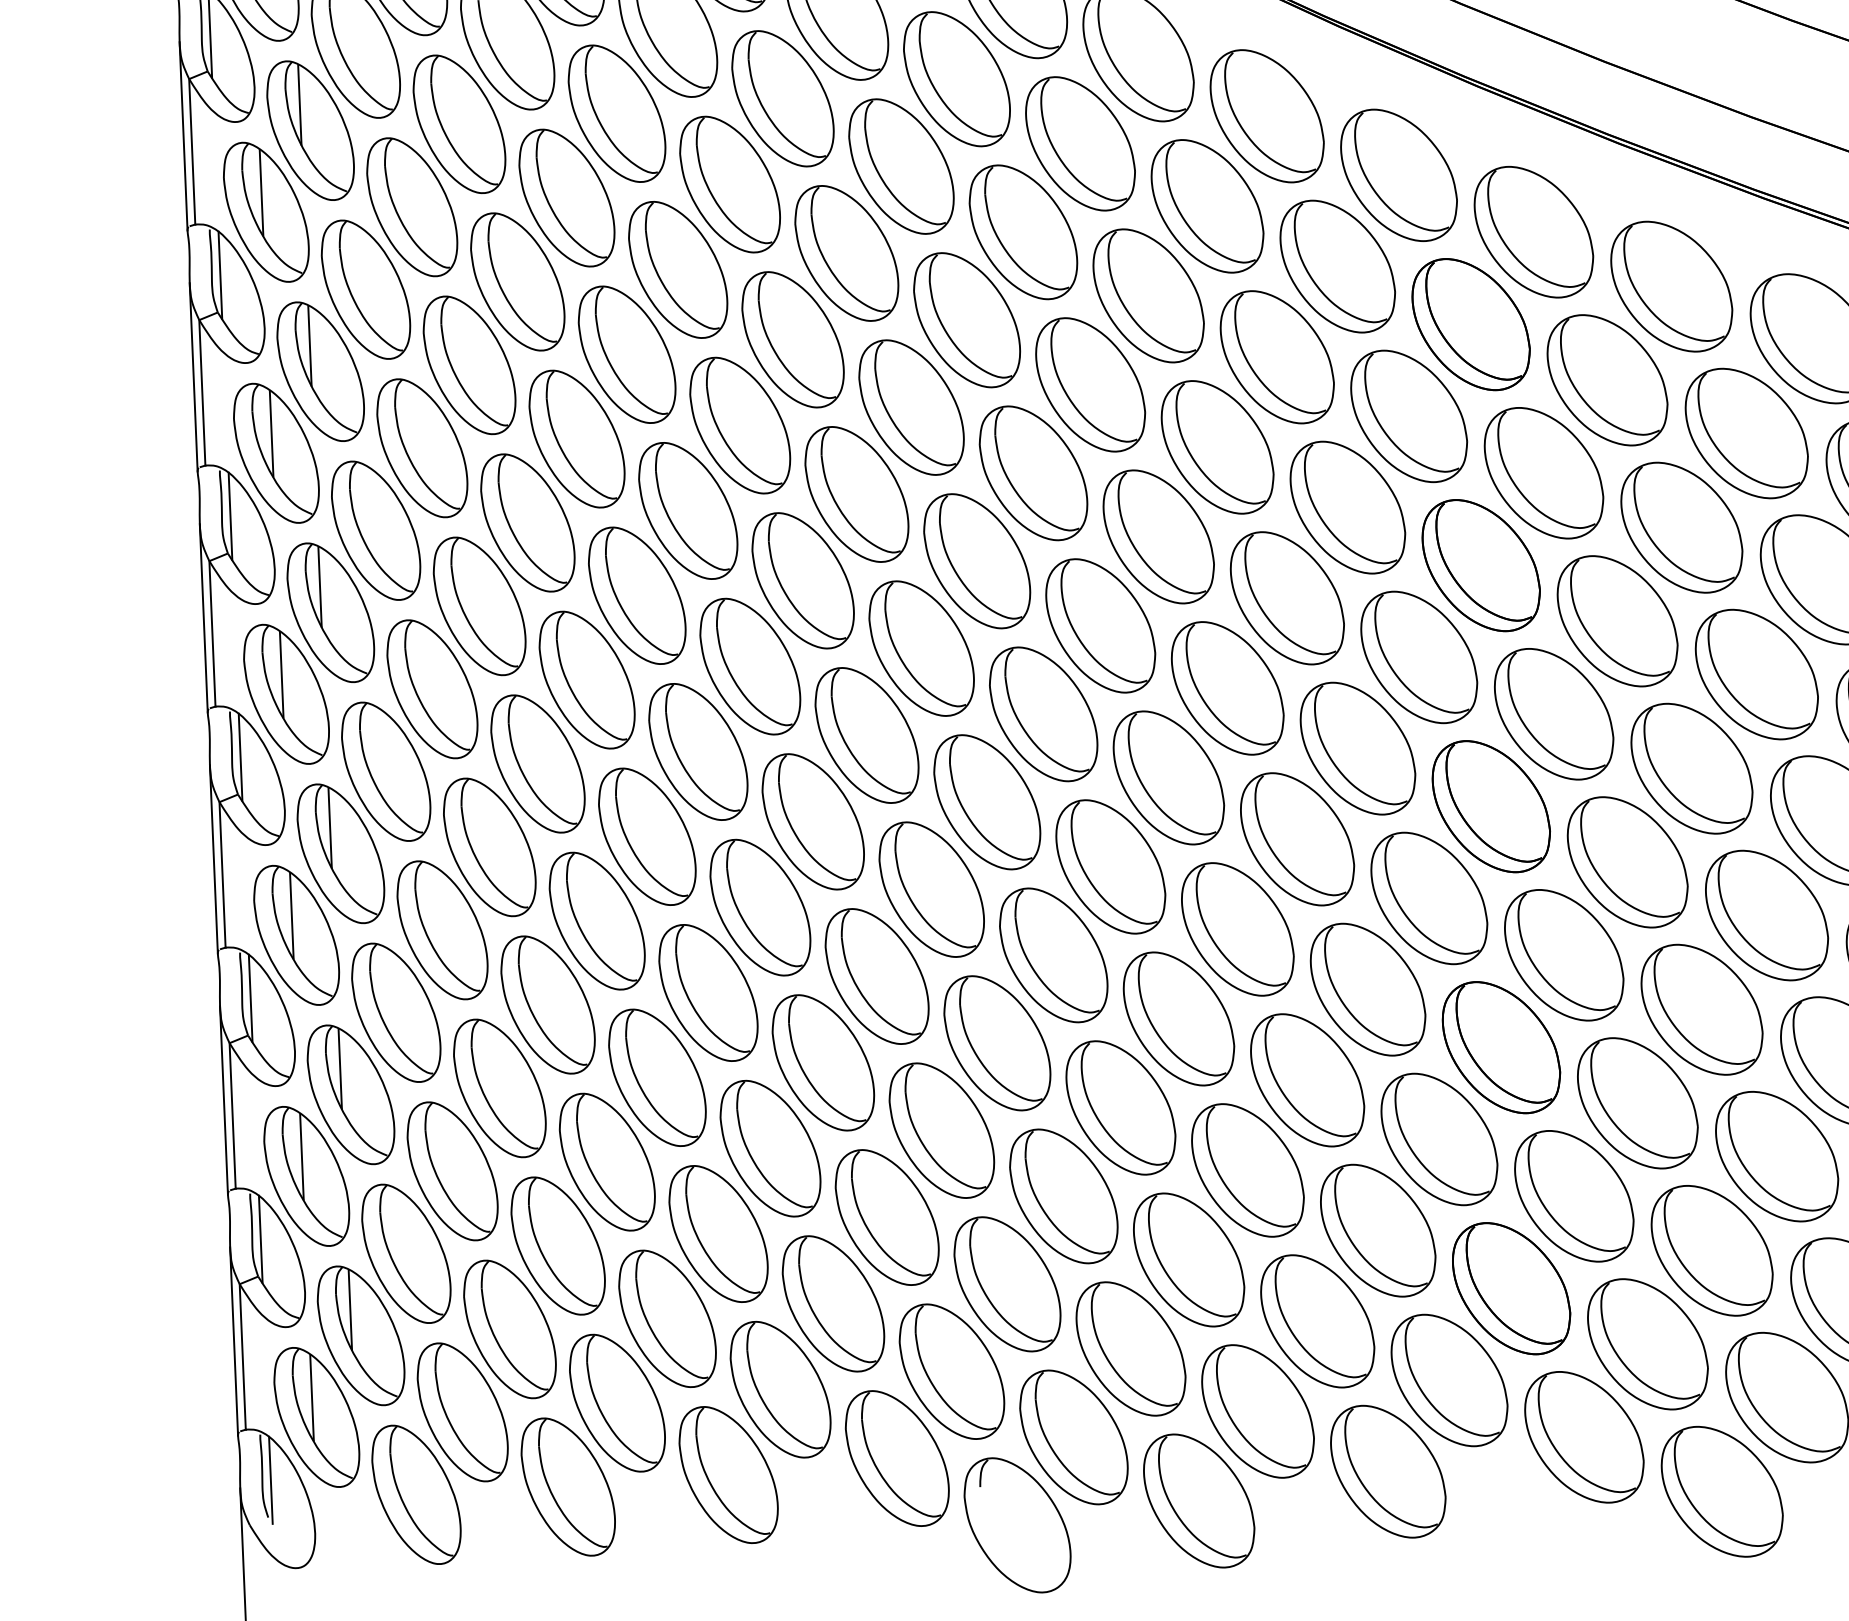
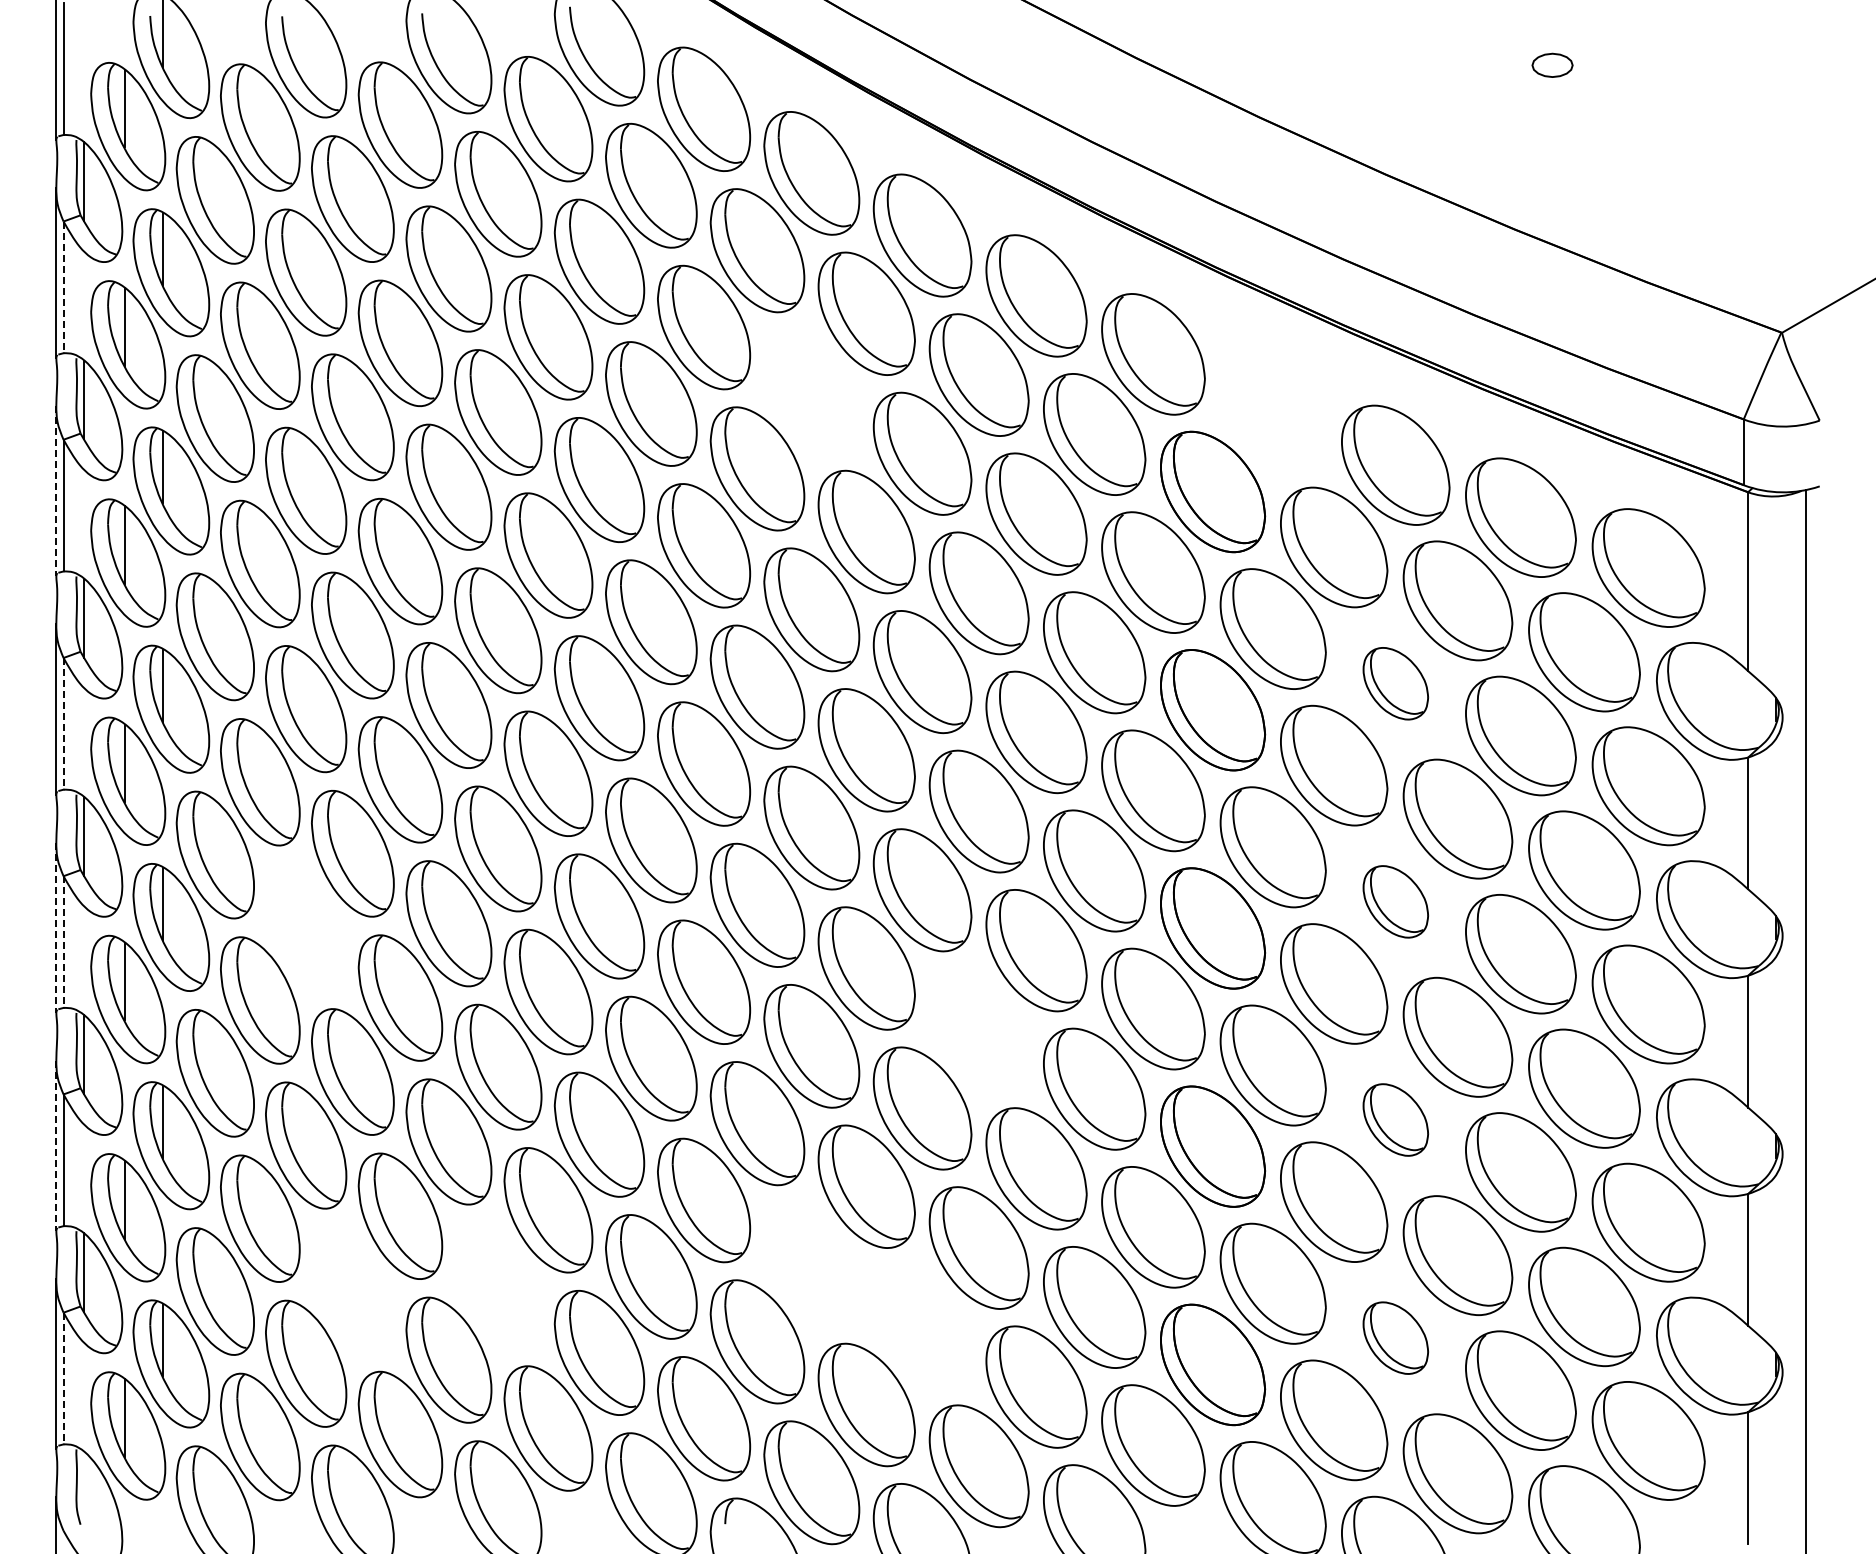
line: (192, 151) -> (63, 287), solid -> dashed
part: (1533, 231) -> (1272, 410), removed
part: (1023, 232) -> (811, 391), removed
line: (193, 377) -> (56, 491), solid -> dashed
part: (1681, 527) -> (1395, 683), size x0.6
line: (212, 633) -> (63, 723), solid -> dashed
part: (1691, 768) -> (1395, 901), size x0.6
part: (490, 847) -> (306, 927), removed
line: (214, 860) -> (56, 928), solid -> dashed
line: (222, 875) -> (63, 942), solid -> dashed
part: (1237, 929) -> (978, 1029), removed
part: (1701, 1009) -> (1395, 1119), size x0.6
line: (224, 1100) -> (56, 1146), solid -> dashed
part: (1063, 1196) -> (811, 1264), removed
part: (718, 1234) -> (498, 1285), removed
part: (557, 1246) -> (352, 1290), removed
part: (1711, 1249) -> (1395, 1337), size x0.6
part: (1188, 1259) -> (922, 1326), removed
line: (242, 1356) -> (63, 1378), solid -> dashed
line: (271, 1479) -> (84, 1490), removed

